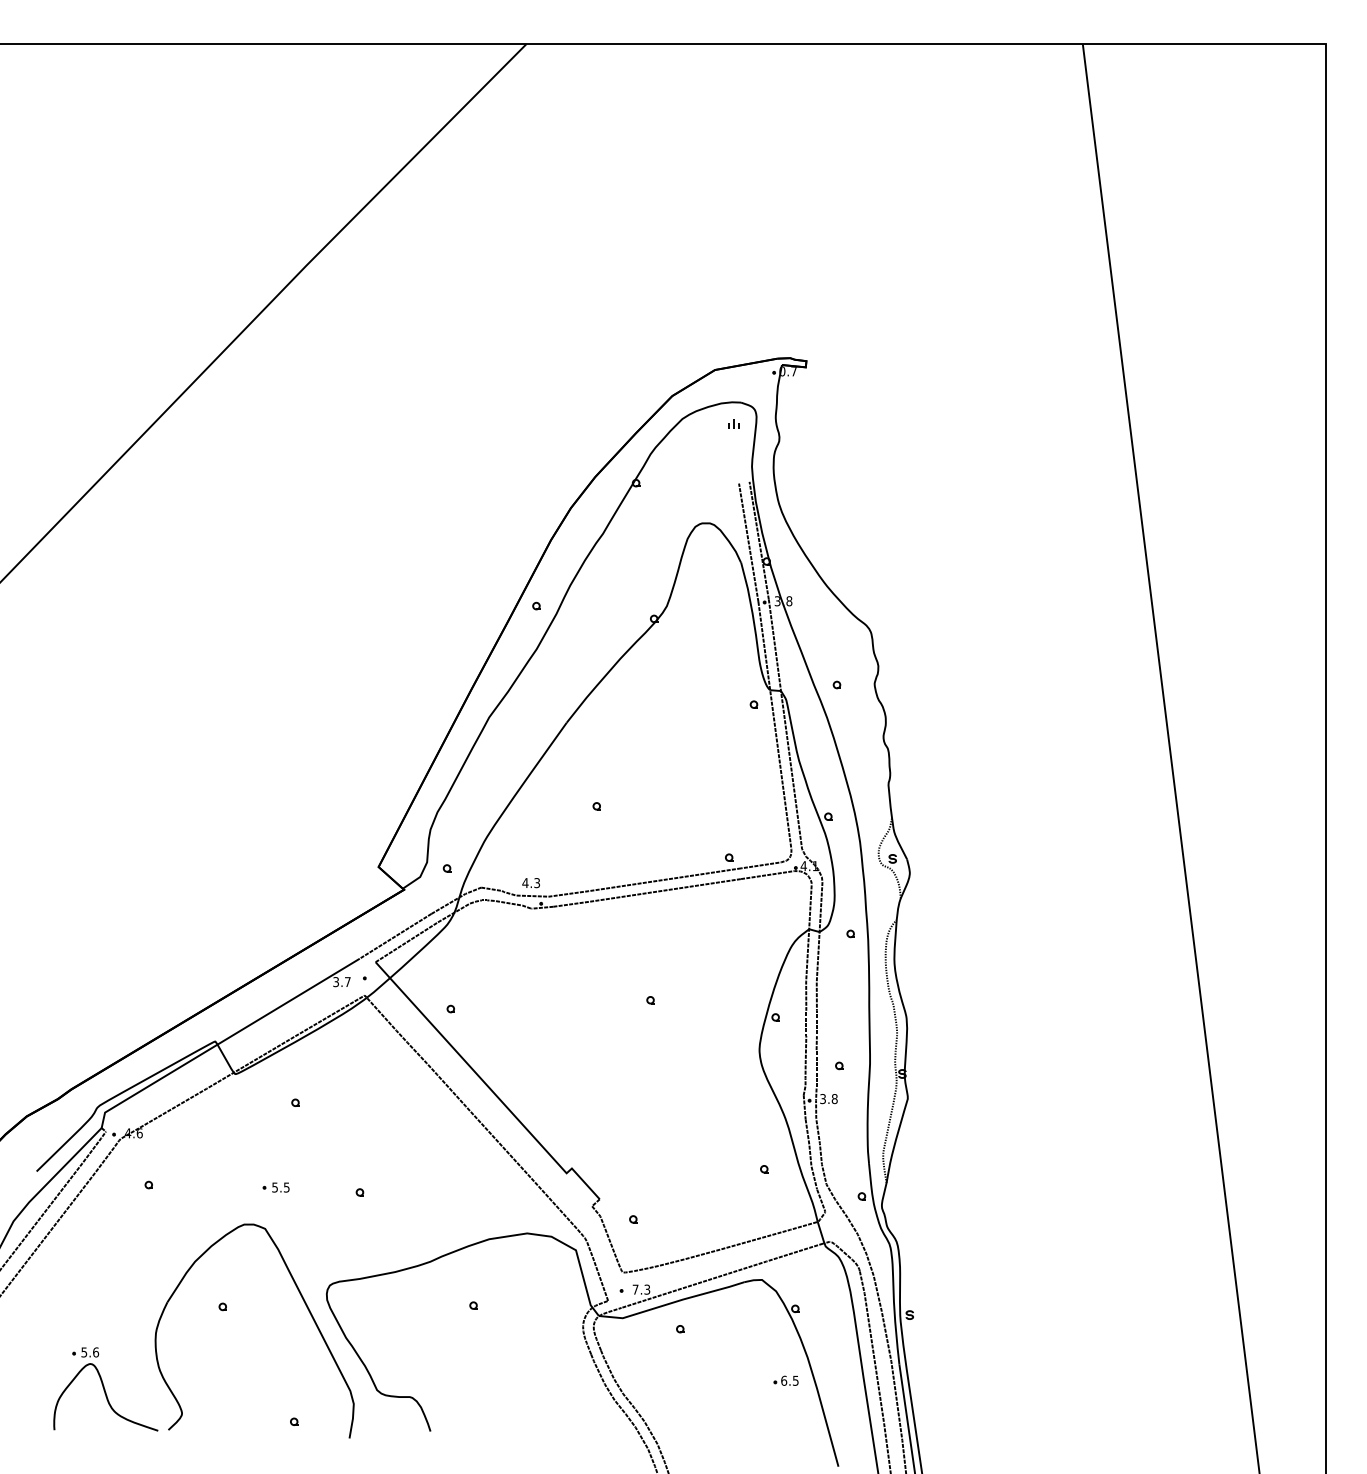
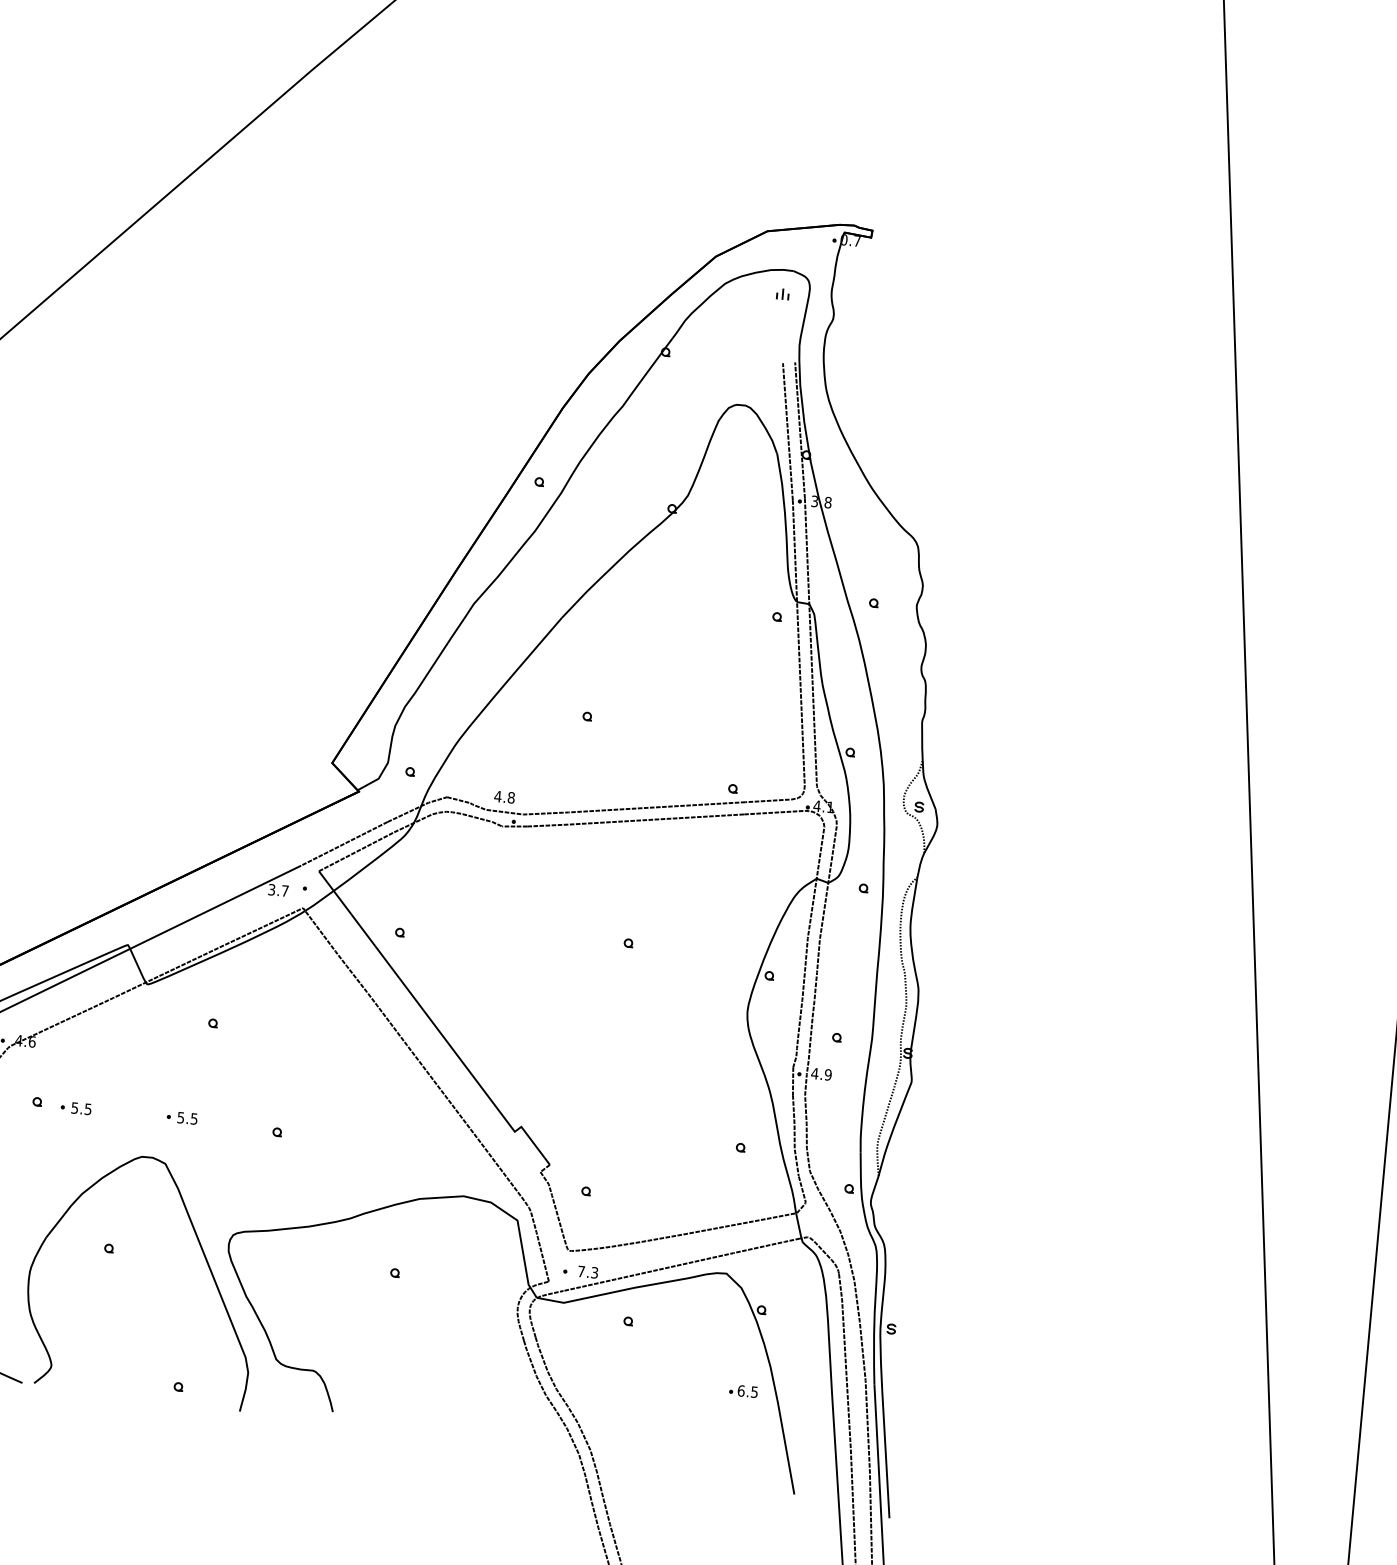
text: (537, 883) -> (511, 798), 4.3 -> 4.8
text: (828, 1099) -> (821, 1074), 3.8 -> 4.9
part: (182, 1187) -> (75, 1108), added

